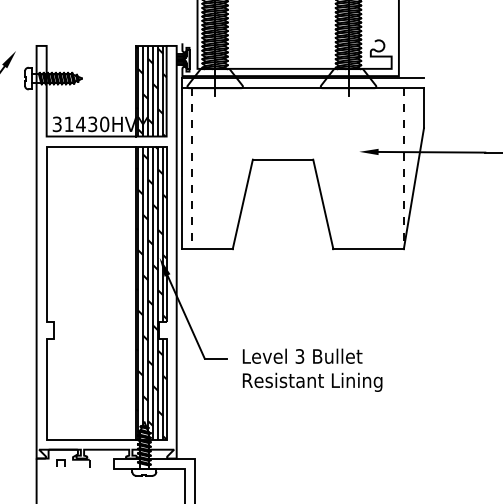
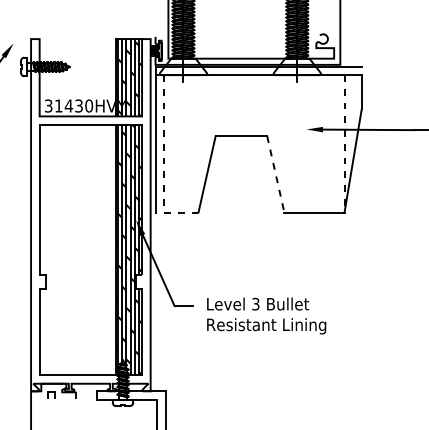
line: (323, 204) -> (275, 174), solid -> dashed
line: (207, 249) -> (176, 212), solid -> dashed

